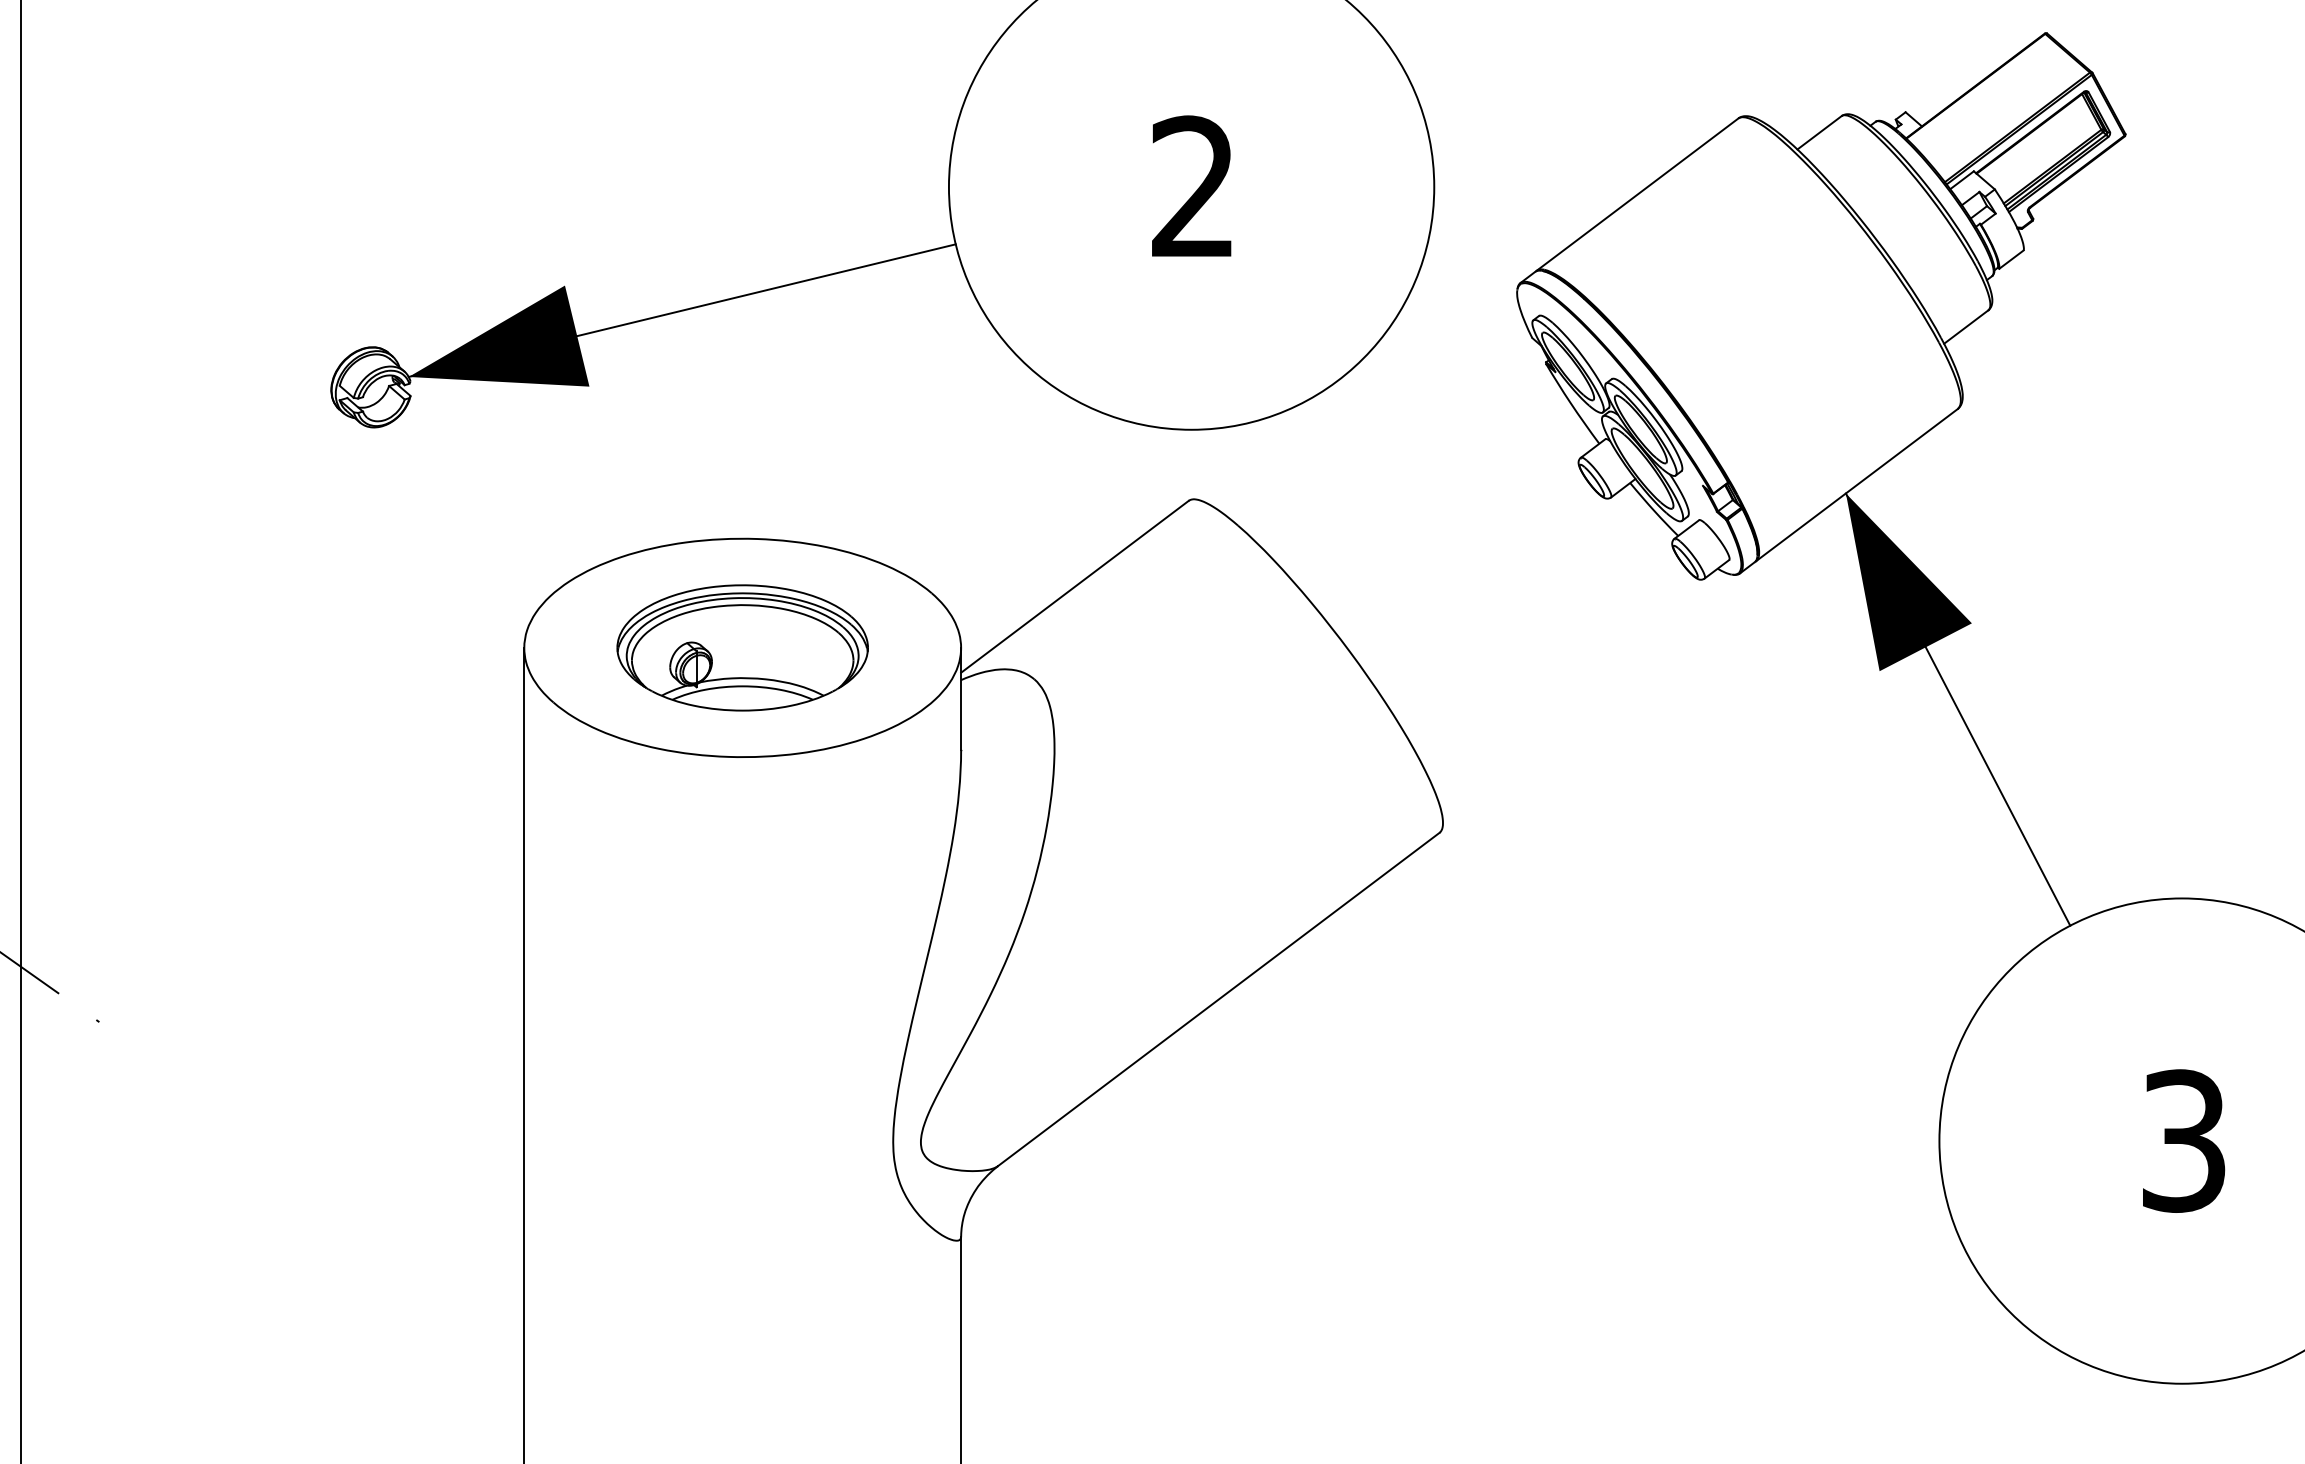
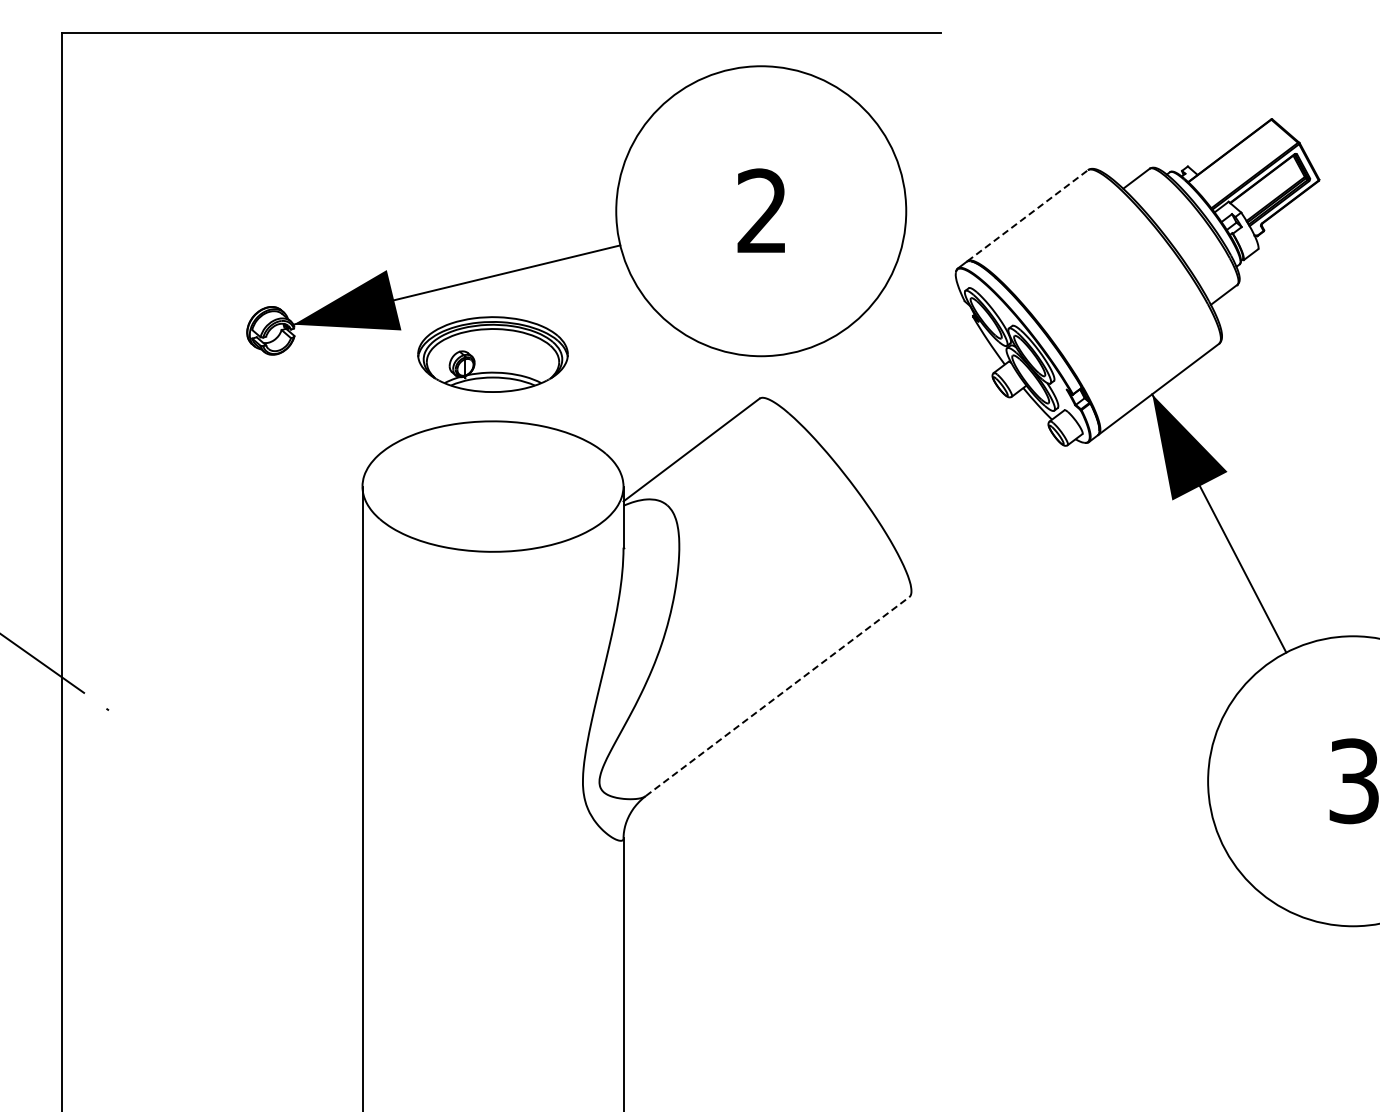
line: (1638, 194) -> (1028, 215), solid -> dashed
part: (741, 647) -> (492, 354), moved
line: (1218, 999) -> (777, 696), solid -> dashed

